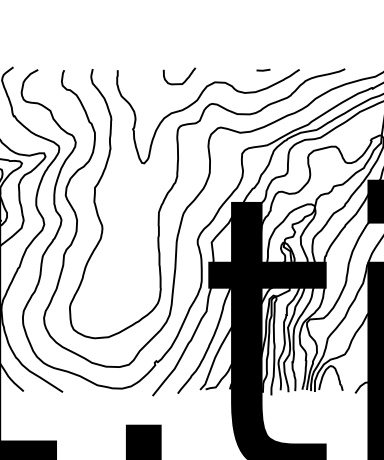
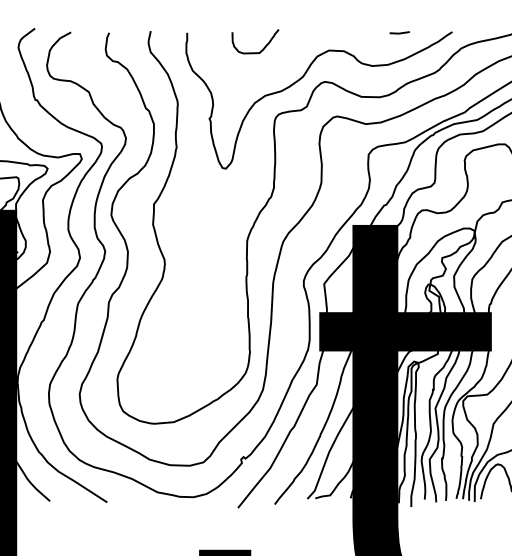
curve: (184, 80) -> (262, 47), moved

